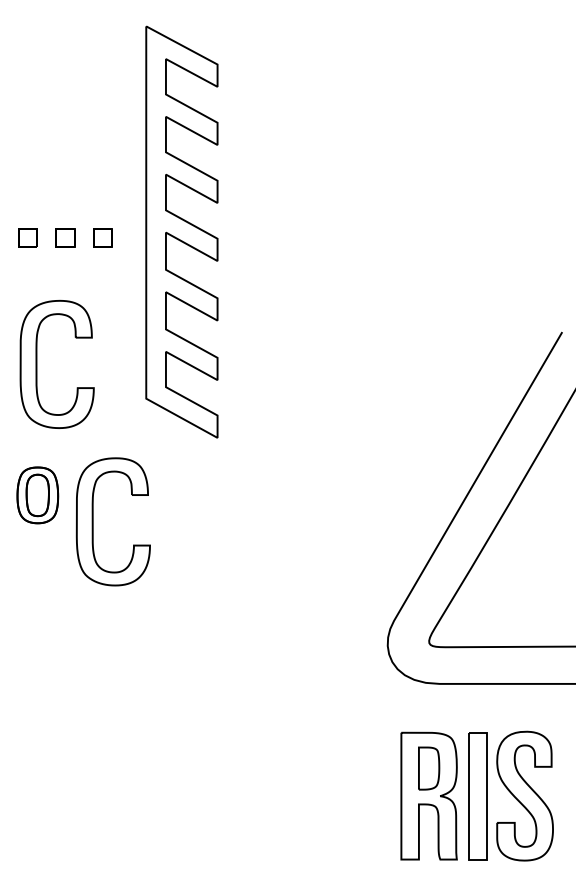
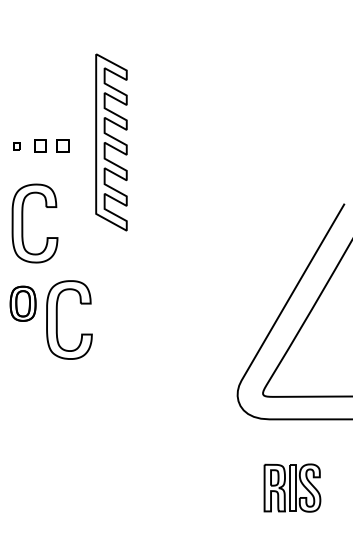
part: (181, 232) -> (111, 142), size x0.7
part: (26, 238) -> (16, 146), size x0.6
part: (477, 795) -> (292, 487), size x0.6

